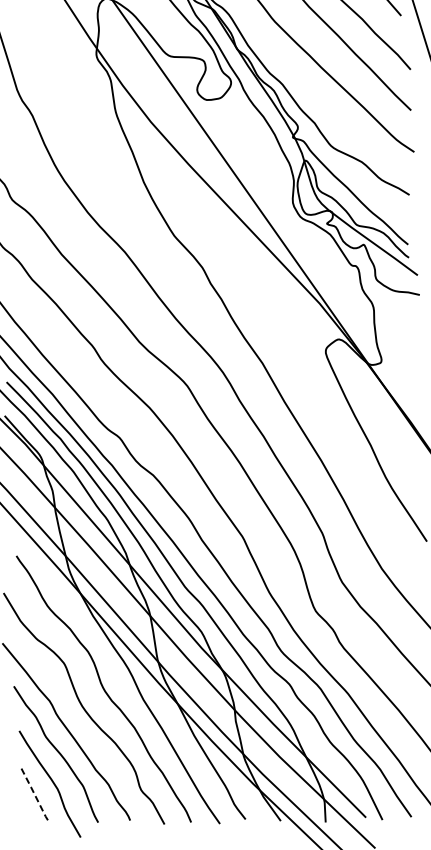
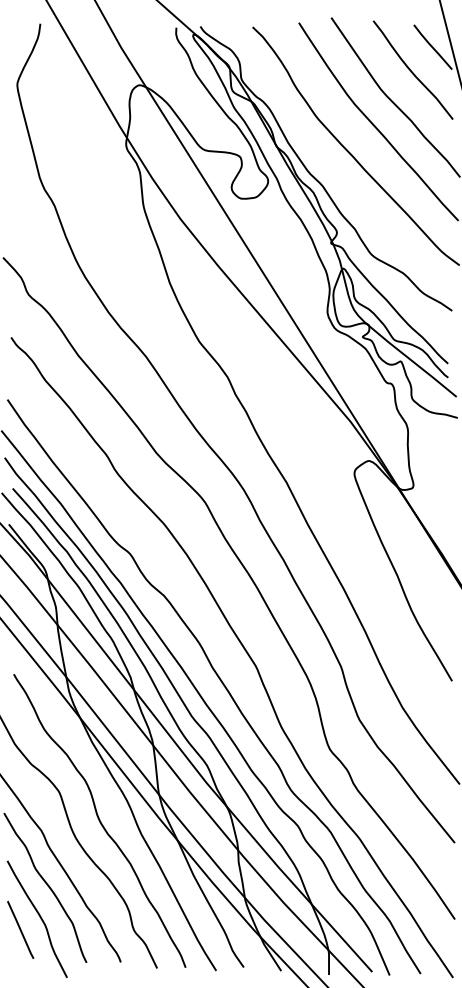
line: (34, 795) -> (20, 930), dashed -> solid

